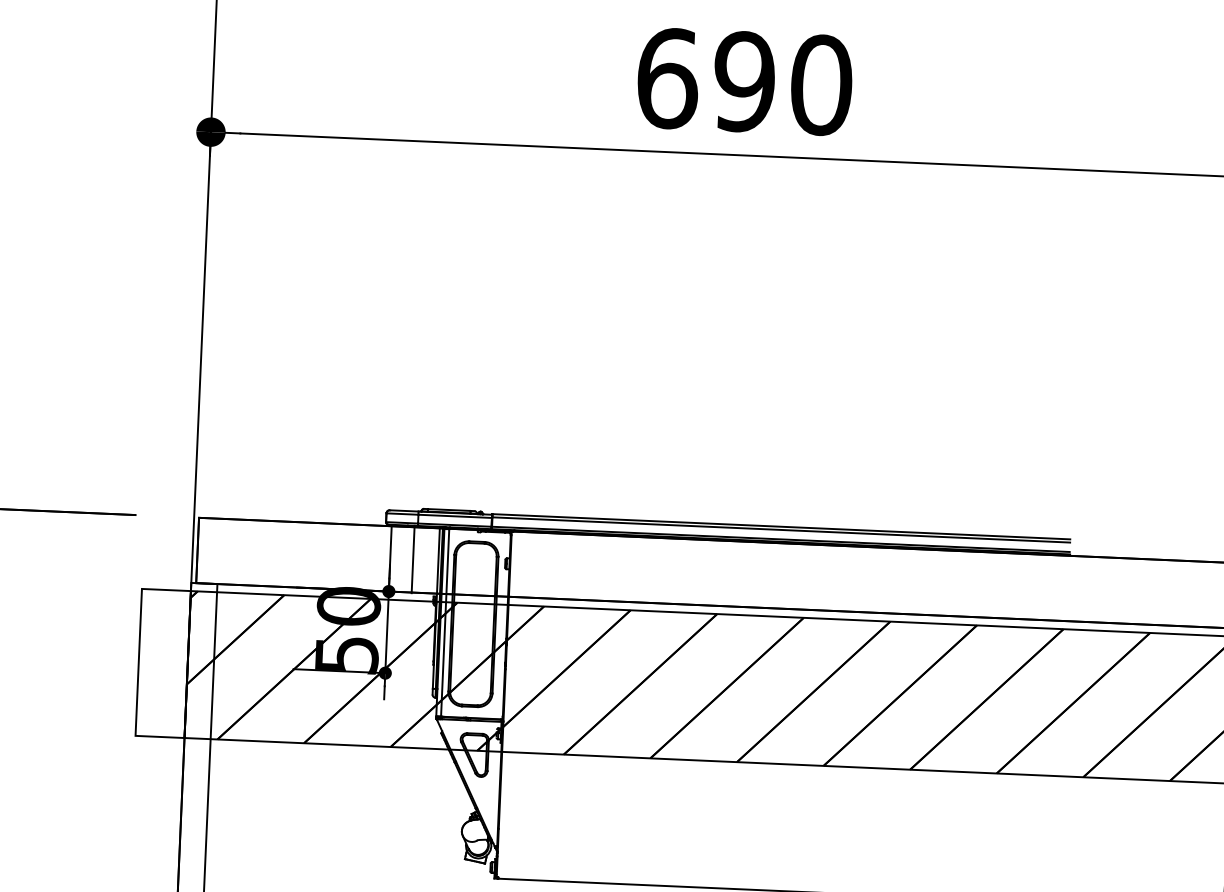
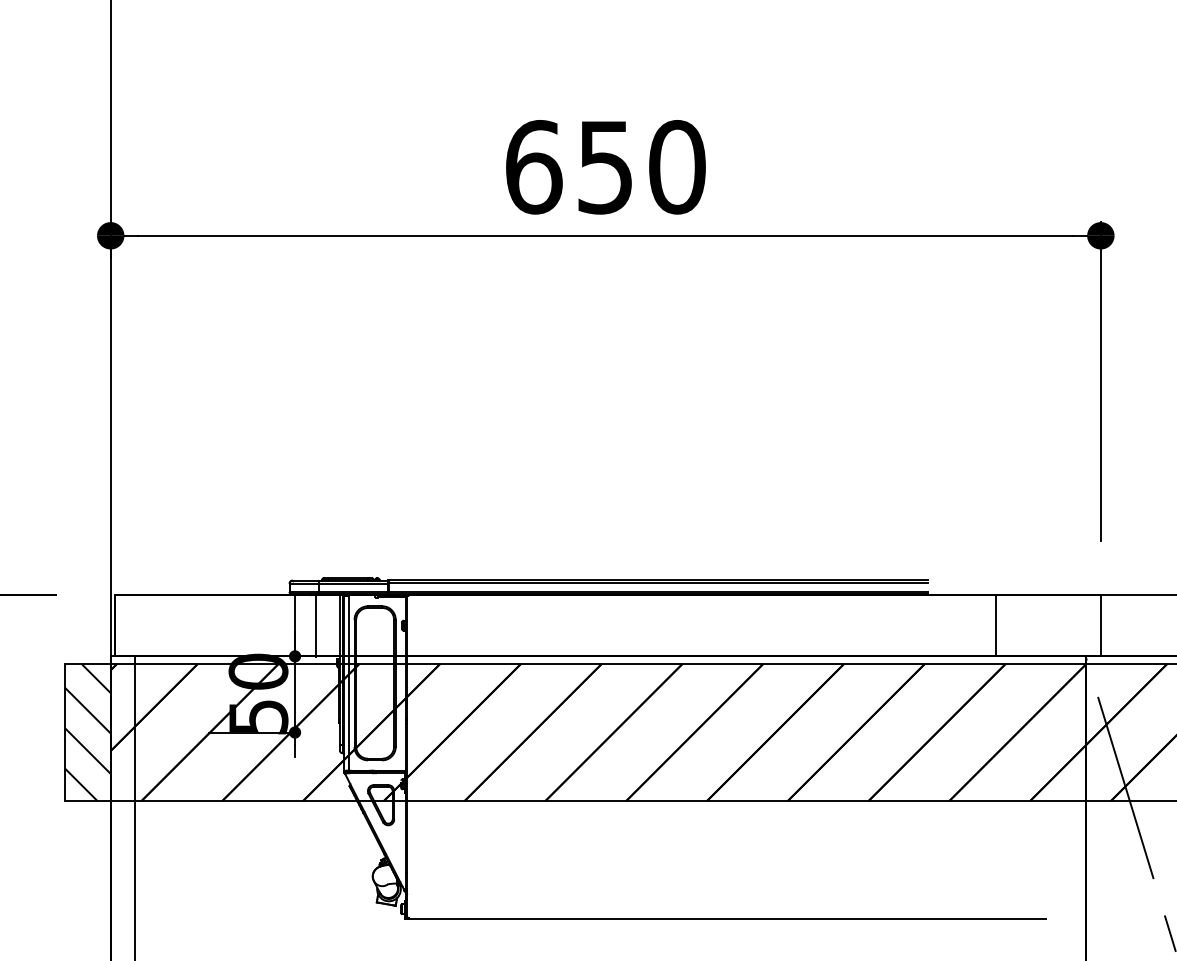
text: (744, 82) -> (605, 167), 690 -> 650
line: (1141, 591) -> (995, 625), added
hatch: (162, 663) -> (87, 732), added

